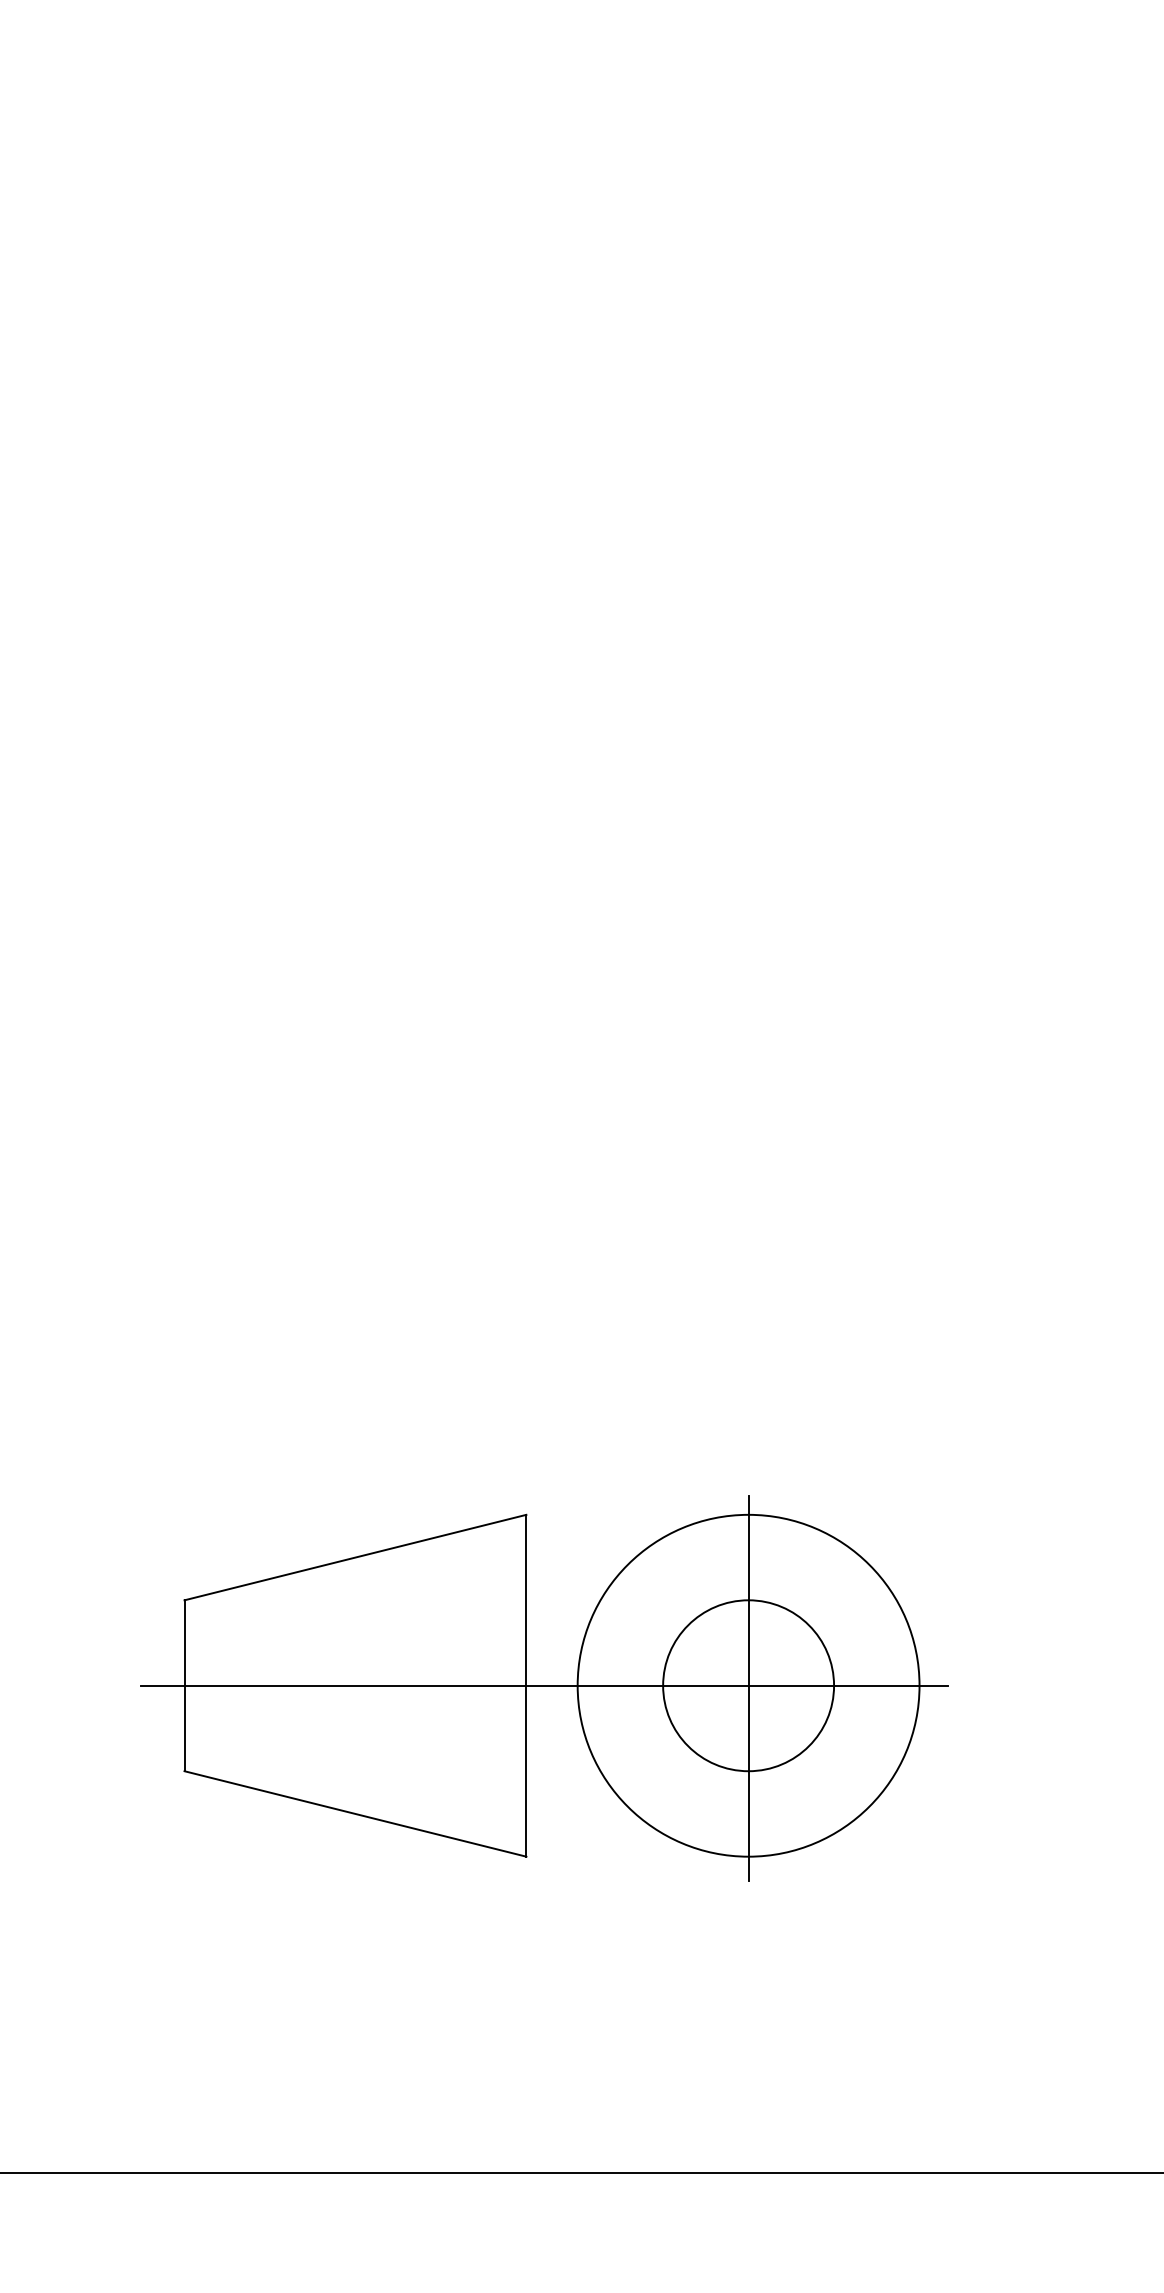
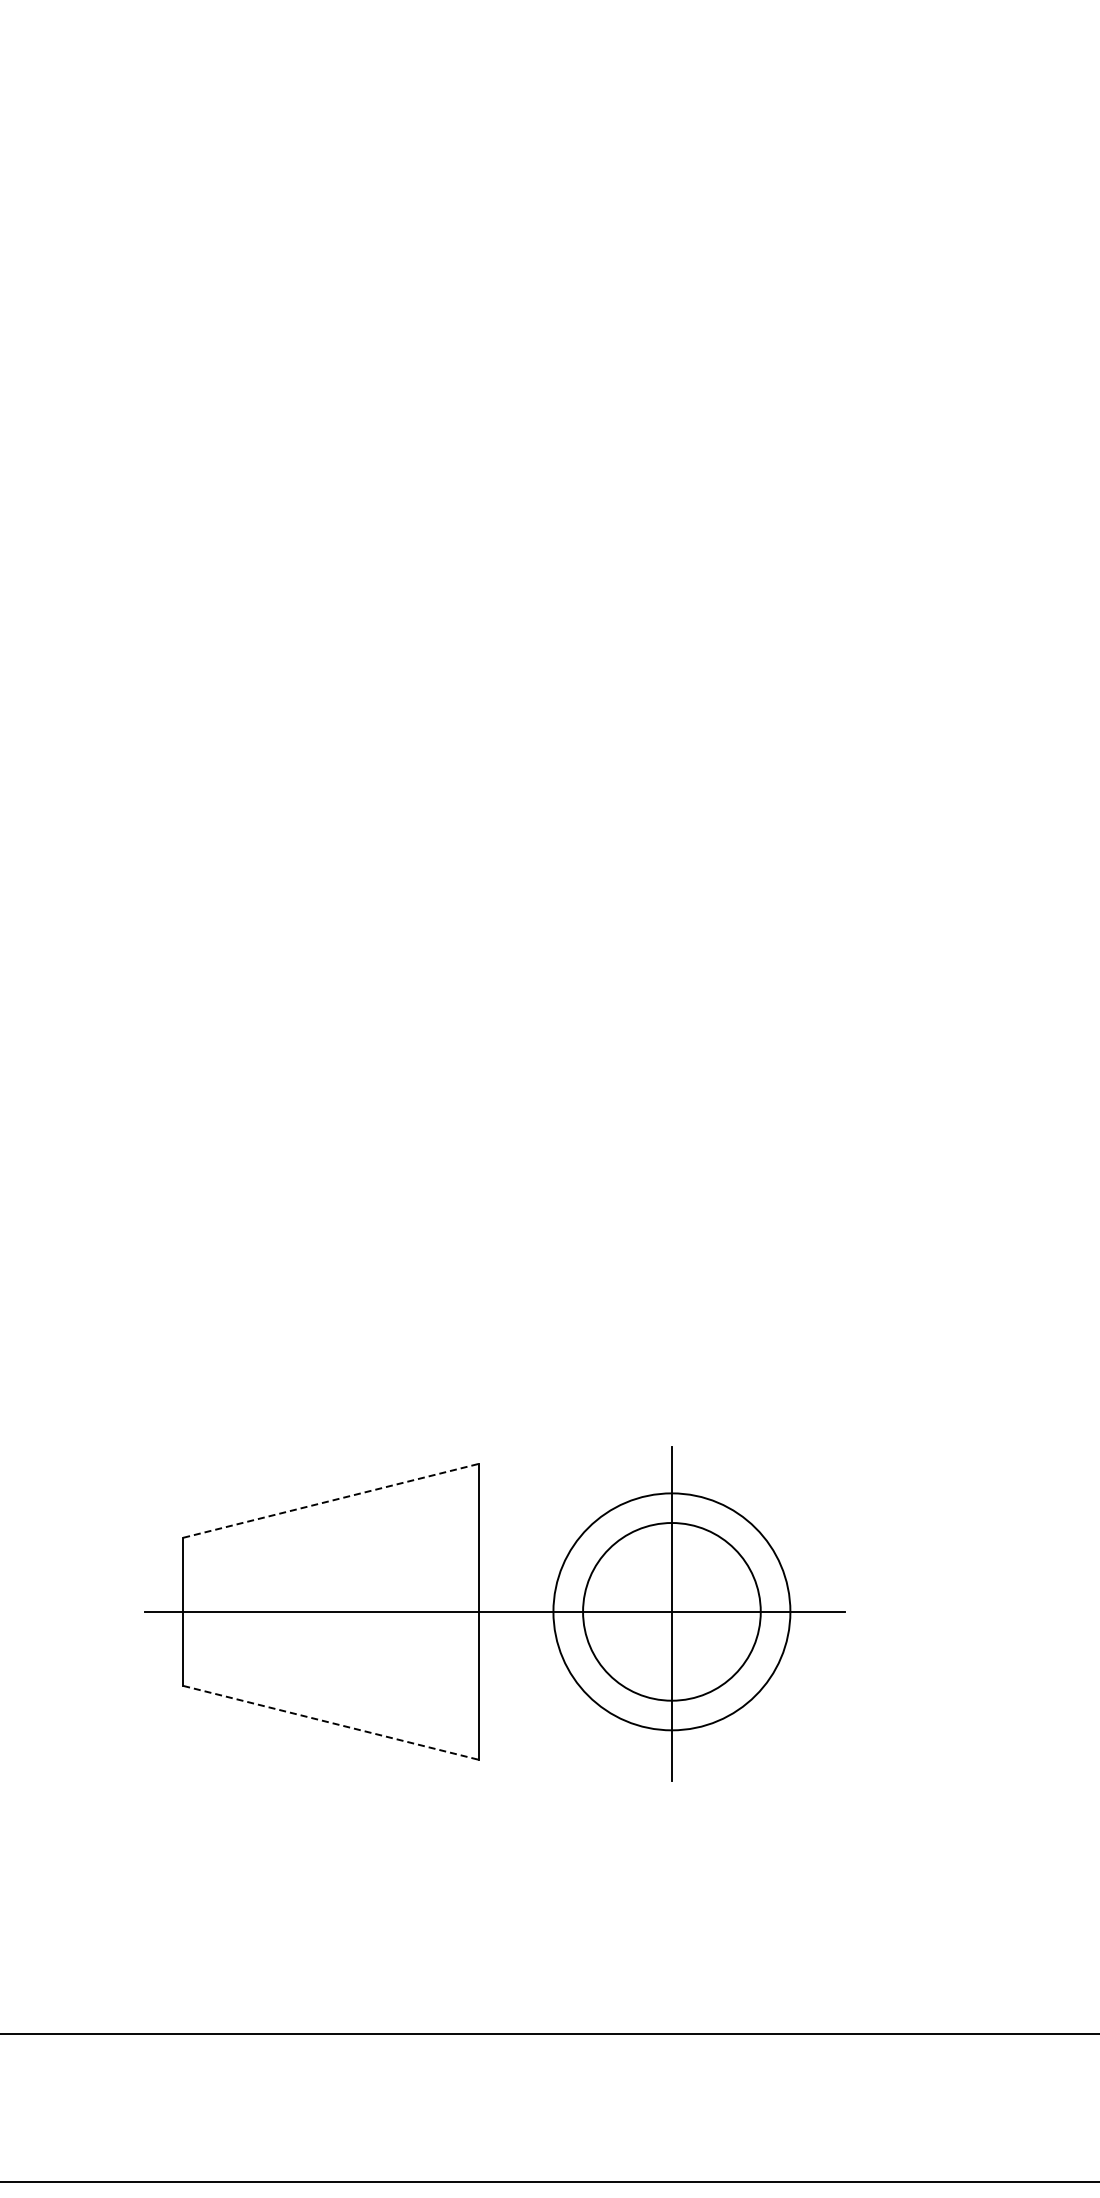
line: (355, 1557) -> (331, 1500), solid -> dashed
circle: (748, 1685) -> (671, 1611), size x0.6
circle: (748, 1685) -> (671, 1611), size x1.6
line: (355, 1813) -> (331, 1722), solid -> dashed

